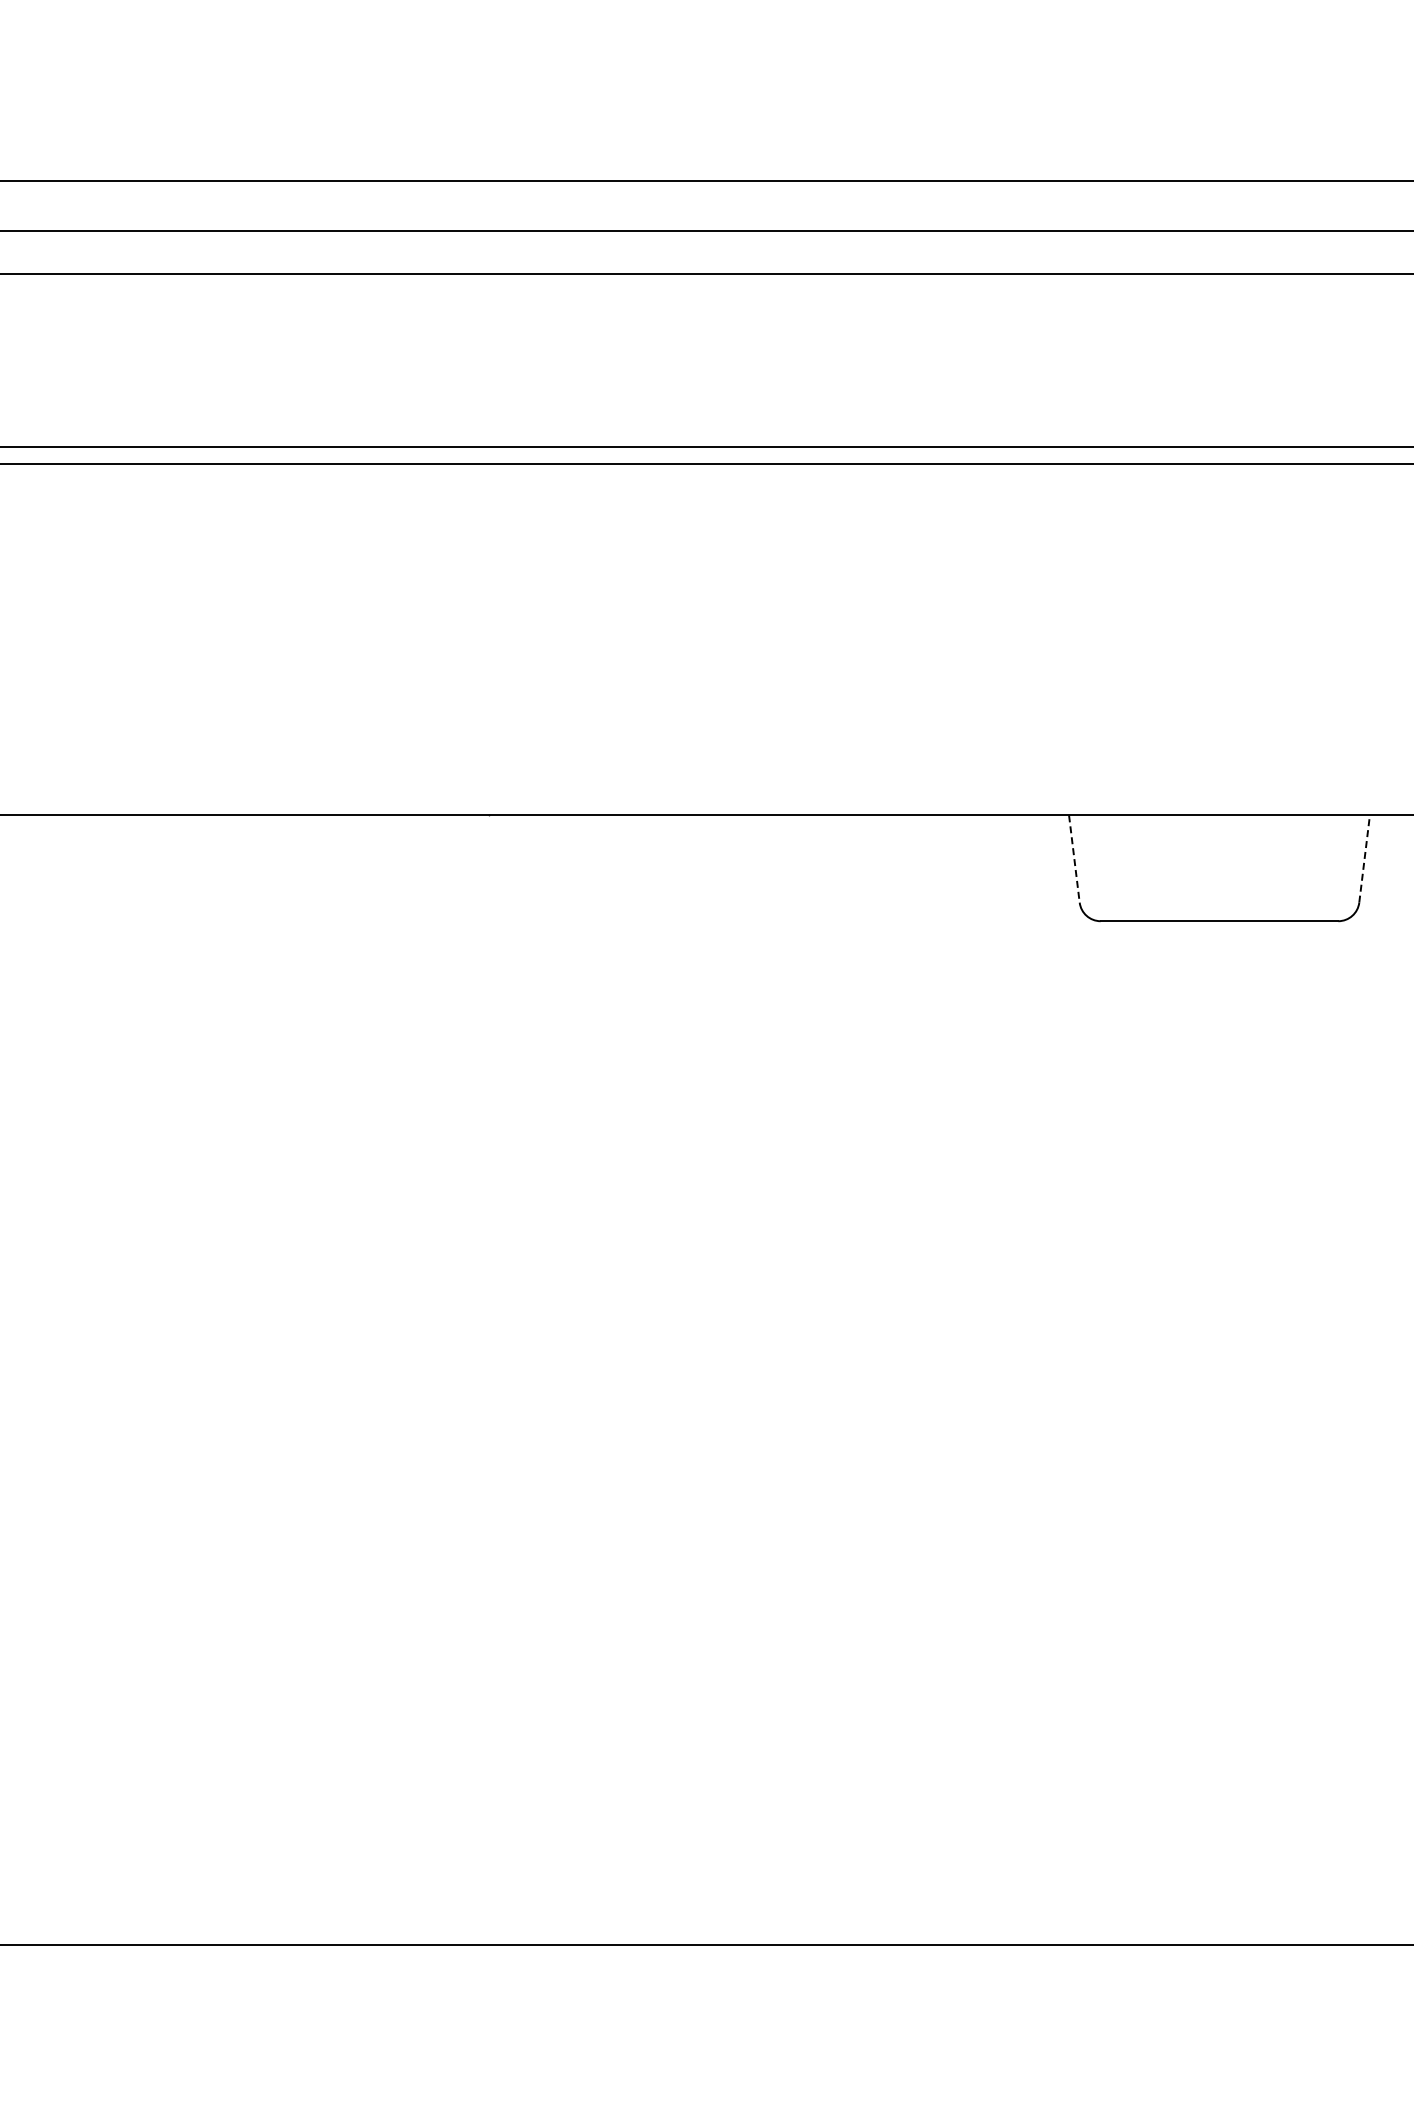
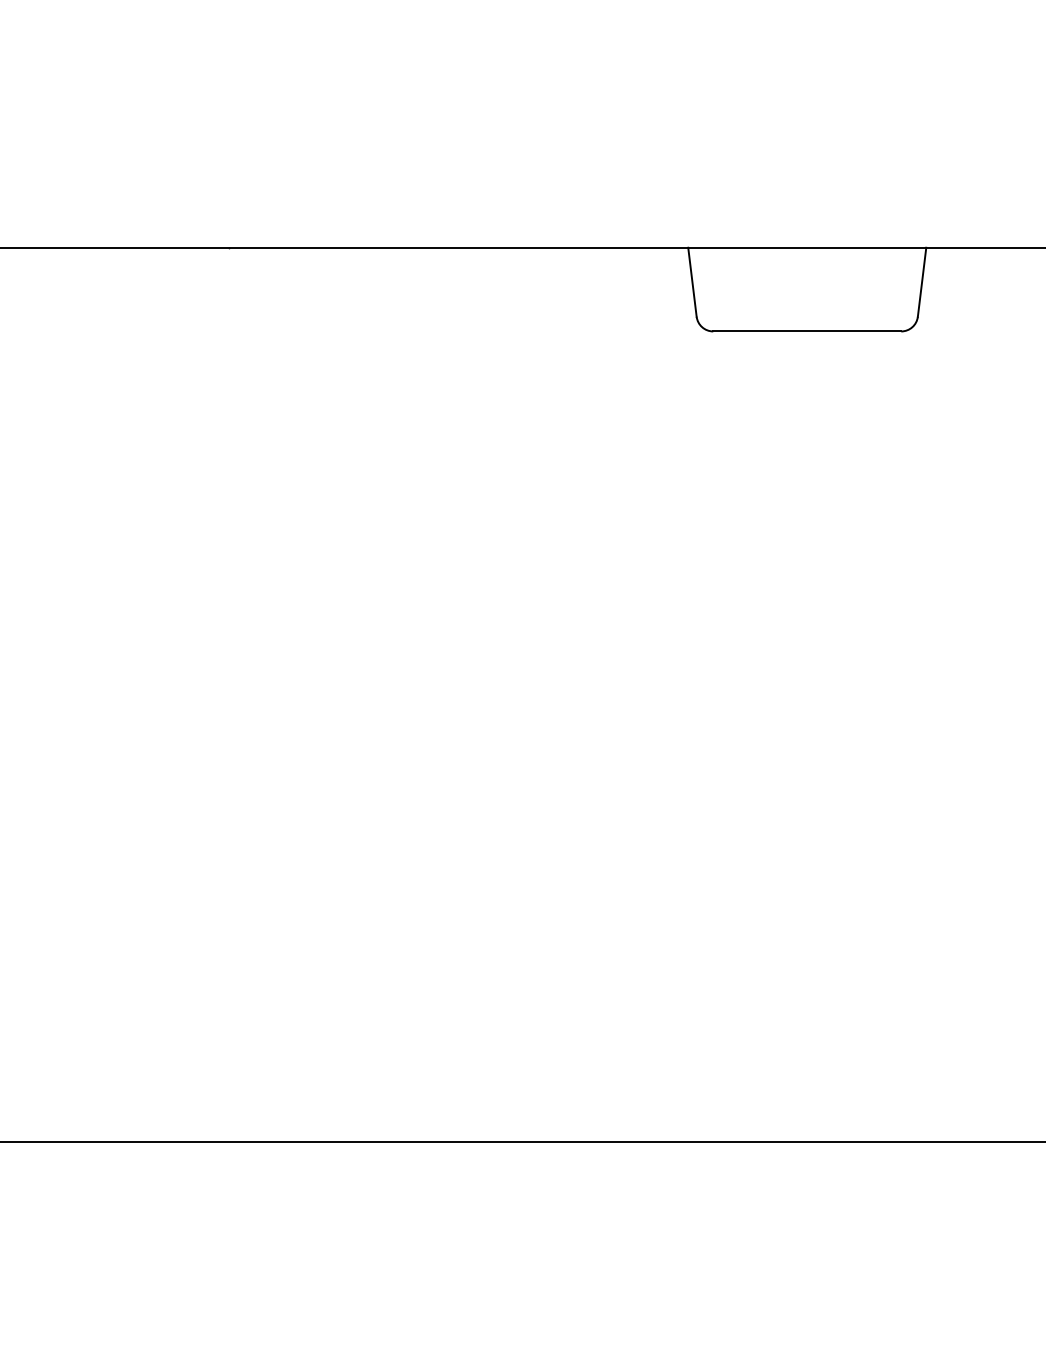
line: (1074, 859) -> (692, 282), dashed -> solid
line: (1364, 859) -> (922, 282), dashed -> solid

